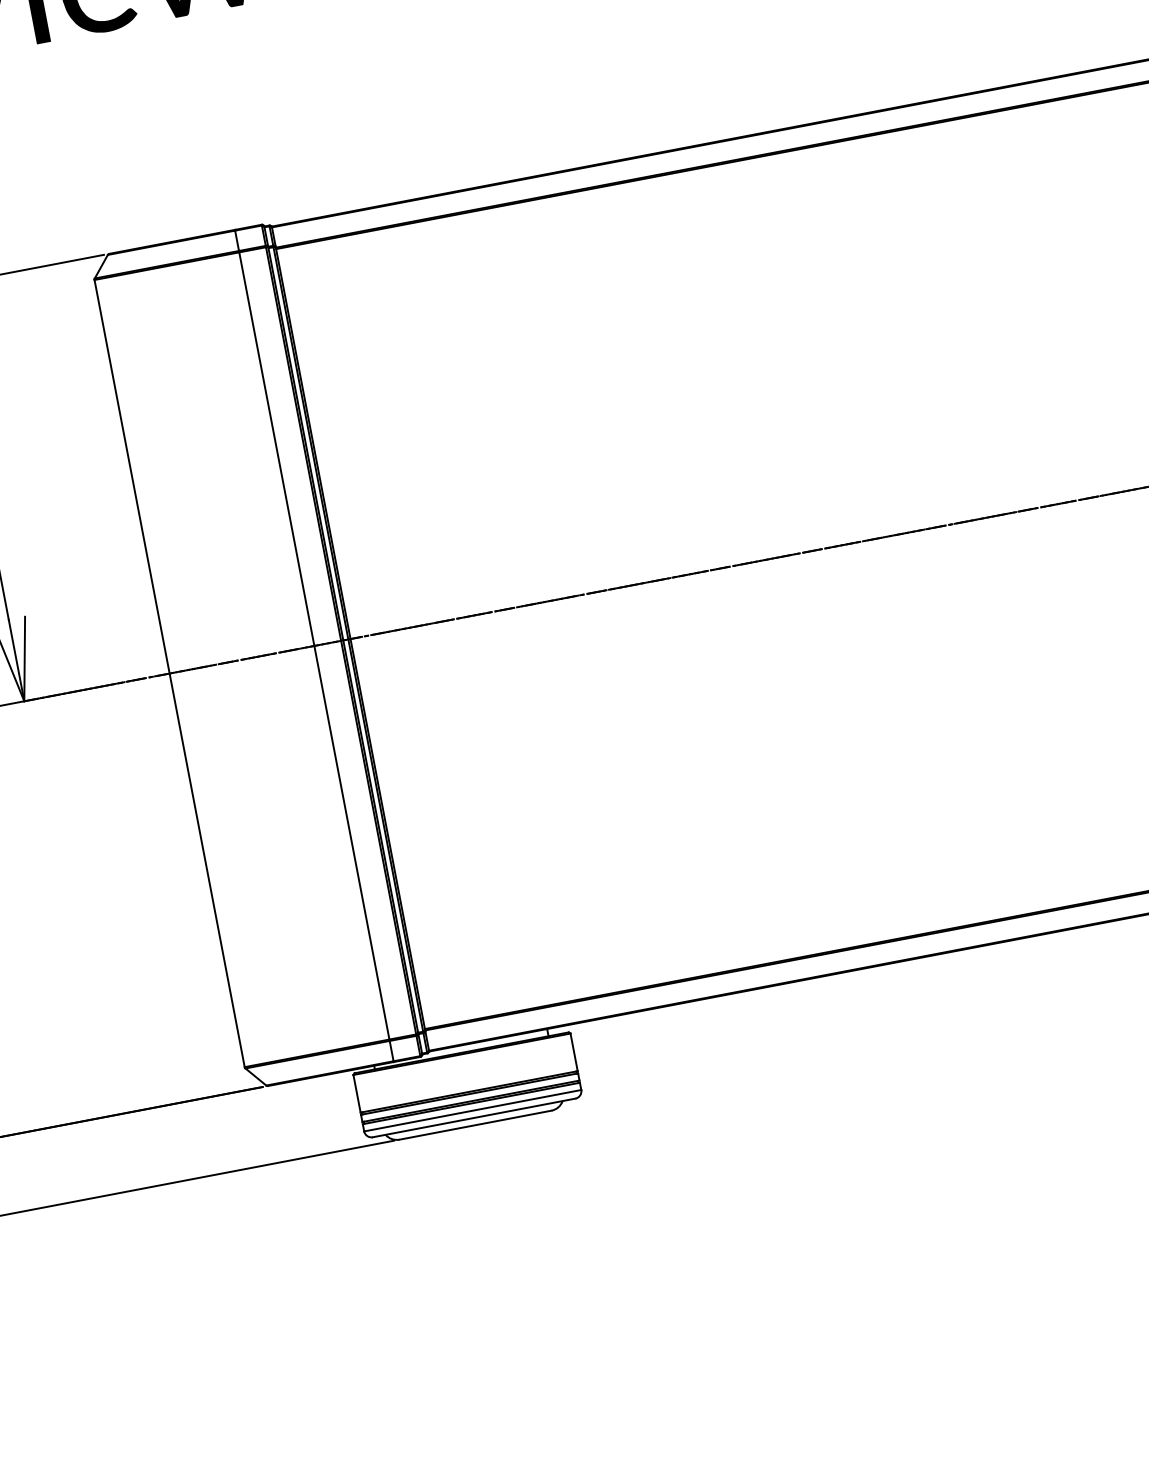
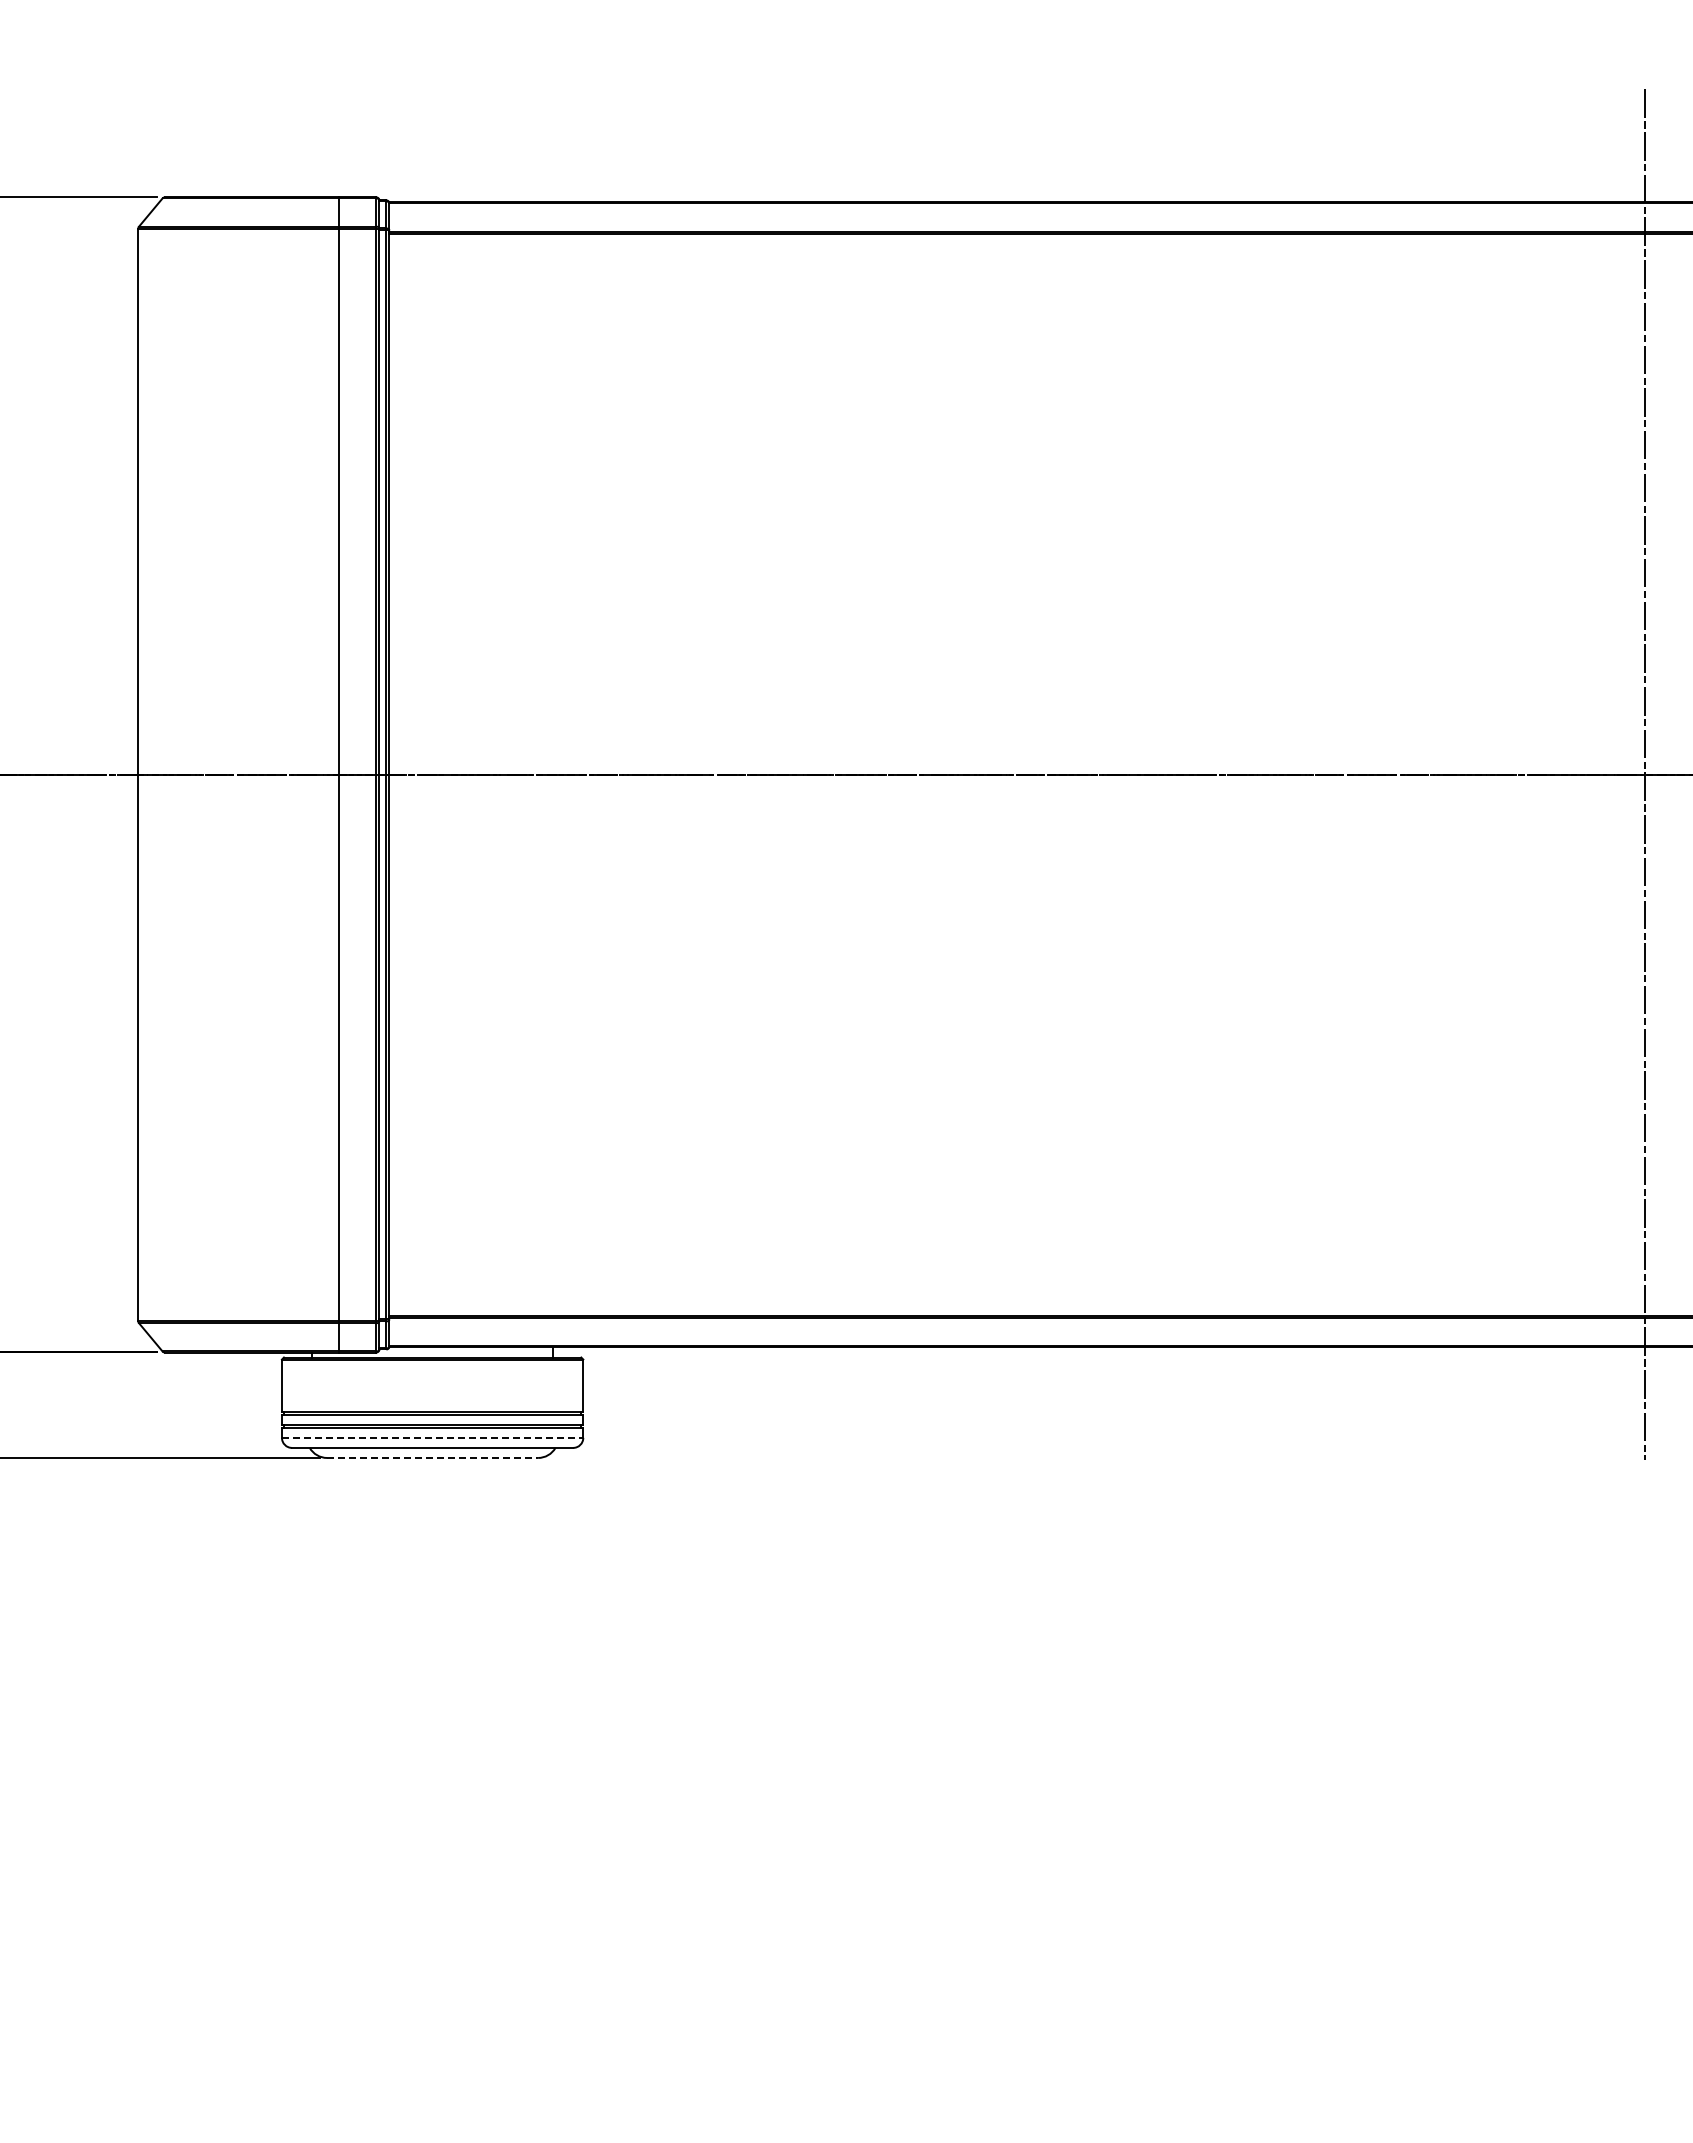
line: (472, 1110) -> (432, 1437), solid -> dashed
line: (476, 1124) -> (433, 1457), solid -> dashed

